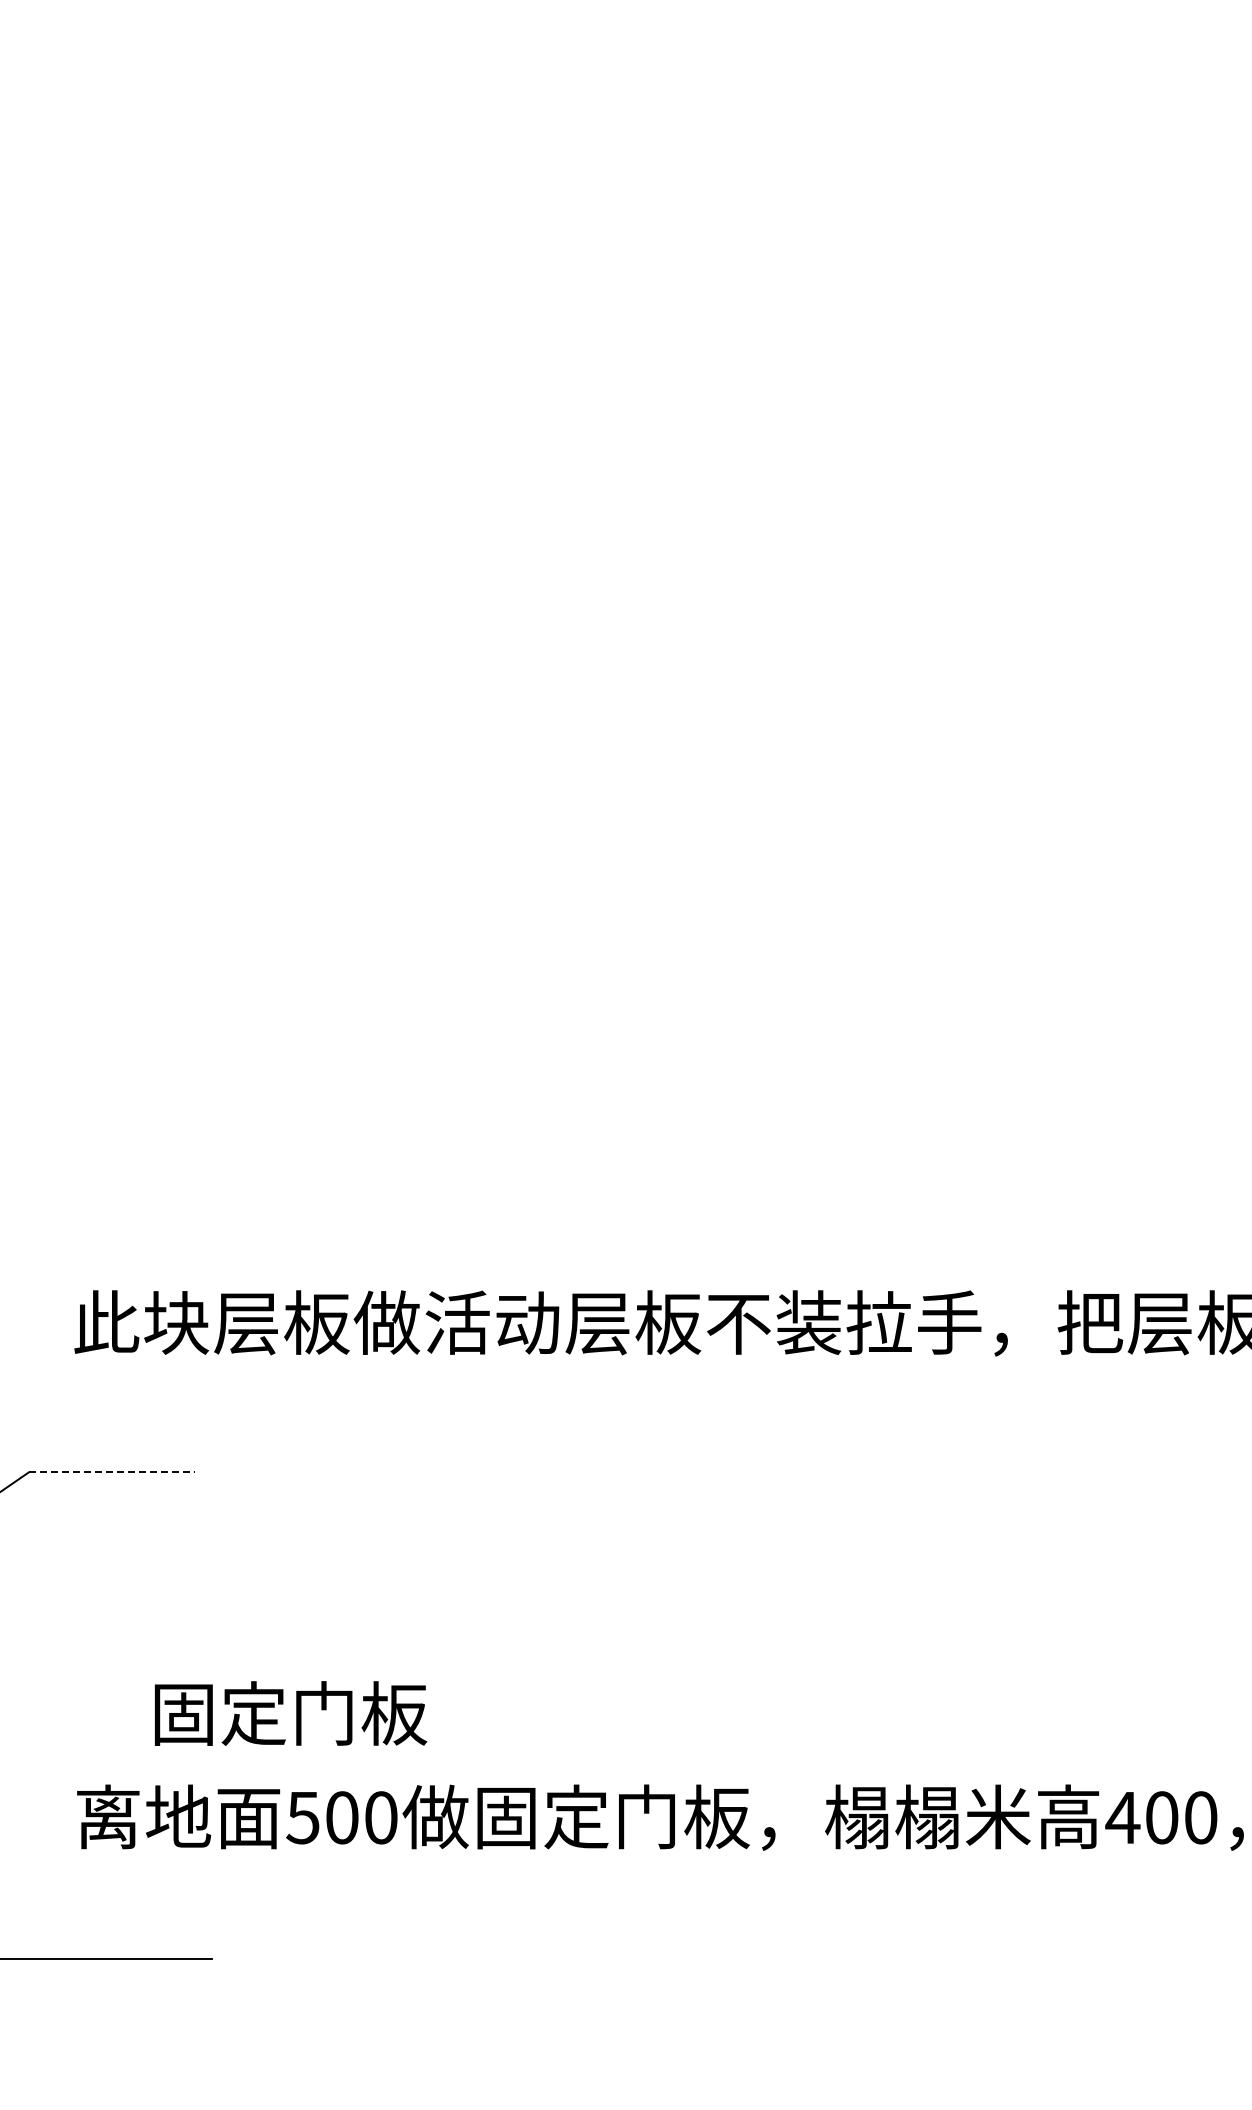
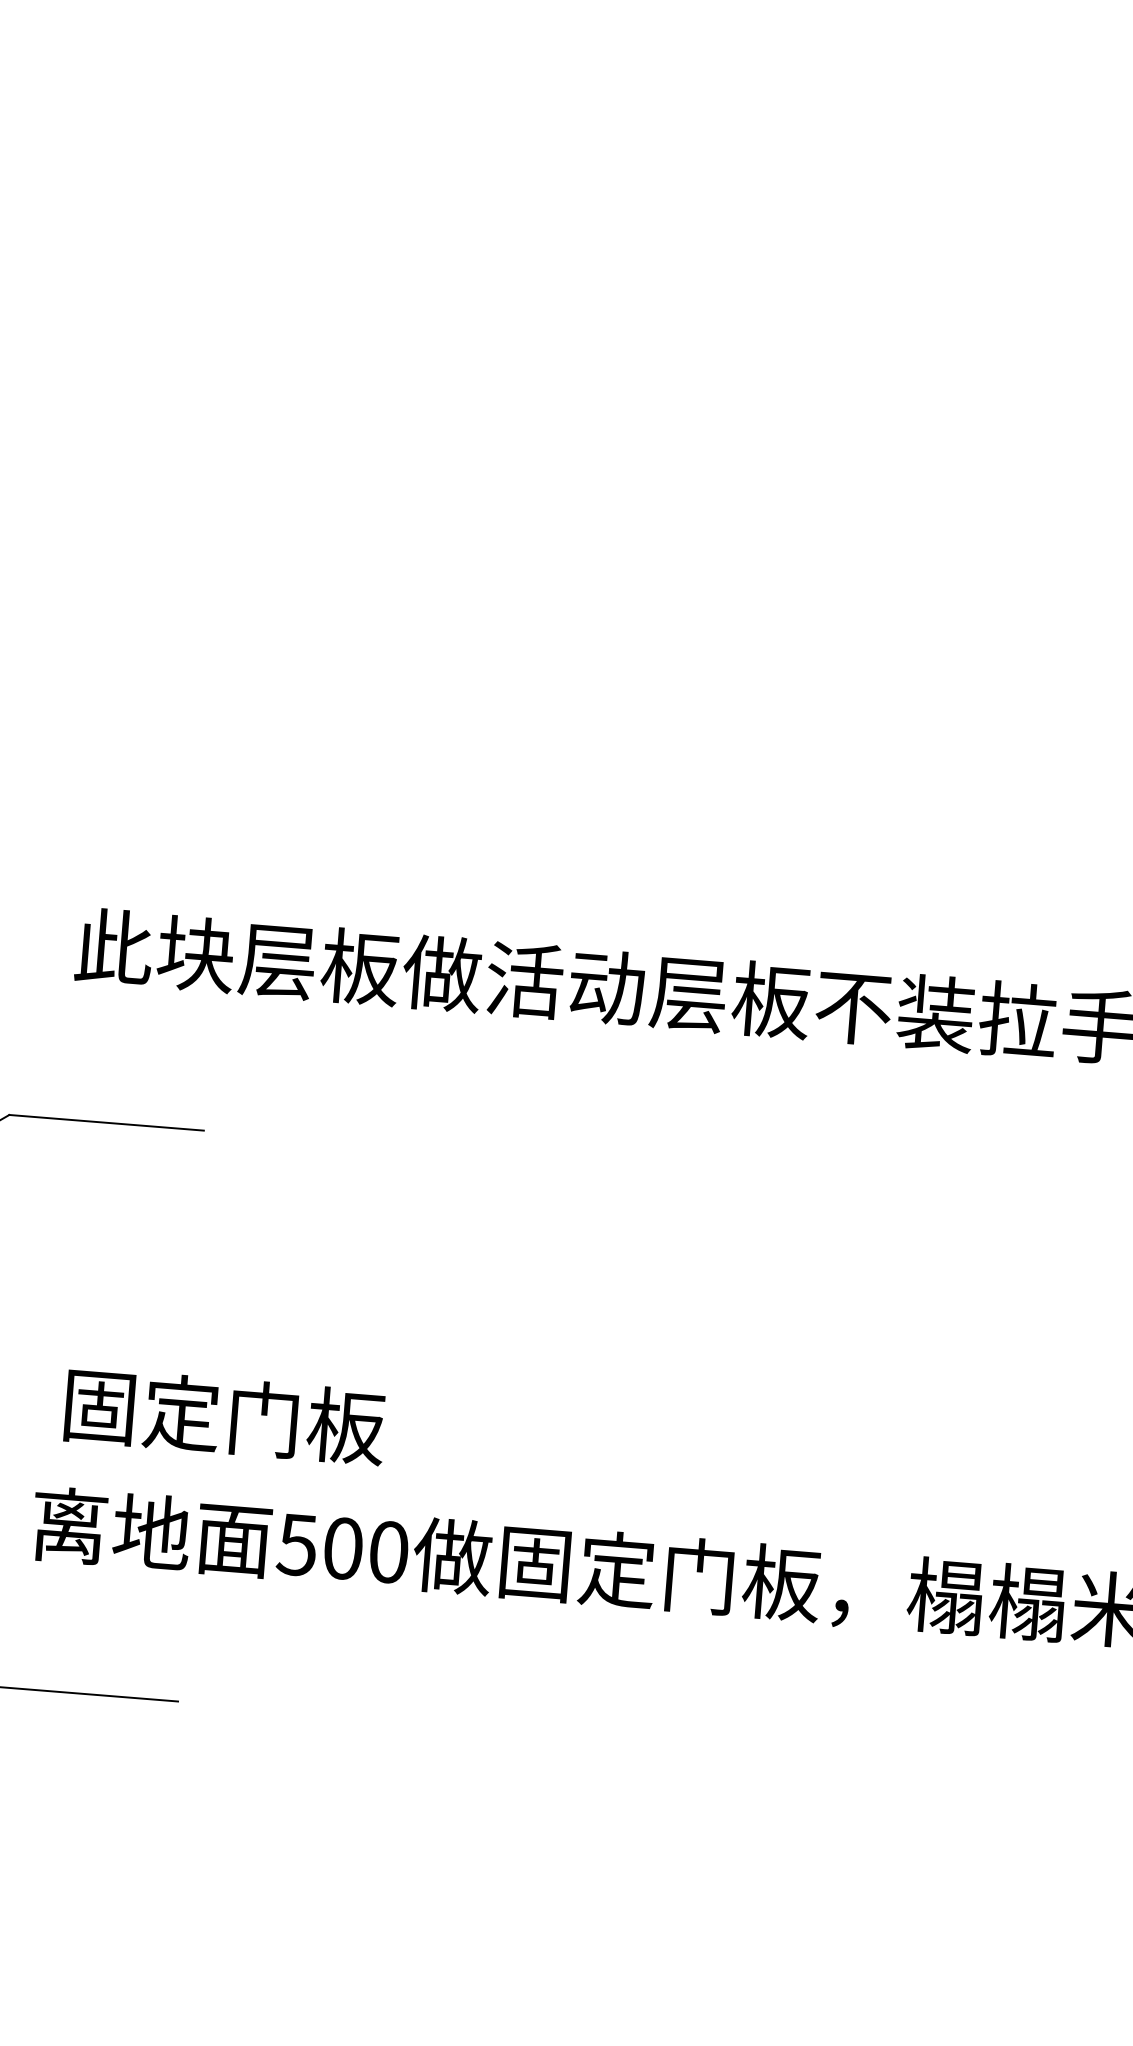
line: (112, 1472) -> (107, 1123), dashed -> solid
text: (290, 1713) -> (224, 1416), moved

